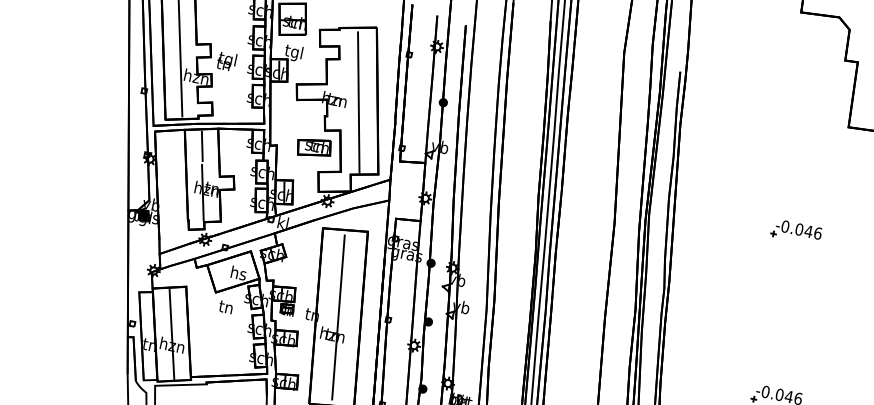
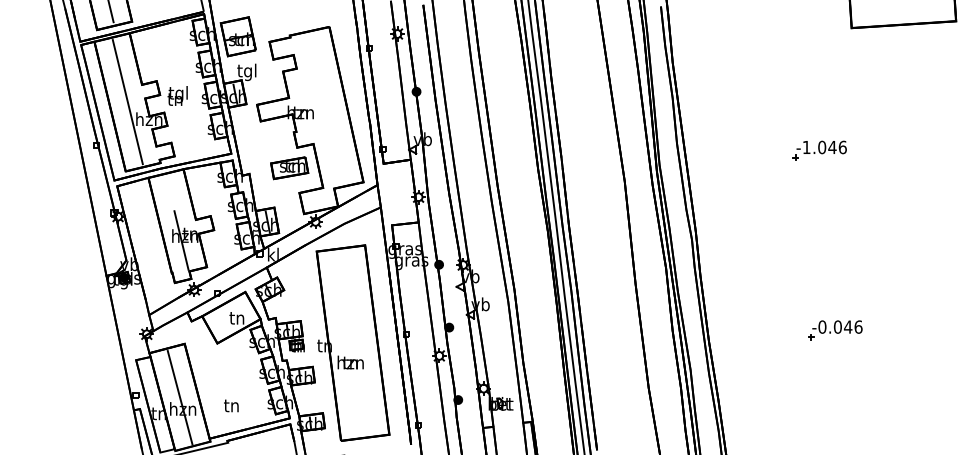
line: (358, 102) -> (326, 110), removed
line: (202, 146) -> (170, 191), removed
text: (785, 226) -> (806, 147), -0.046 -> -1.046
text: (238, 272) -> (237, 317), hs -> tn
text: (226, 306) -> (231, 405), moved
line: (338, 317) -> (352, 342), removed

